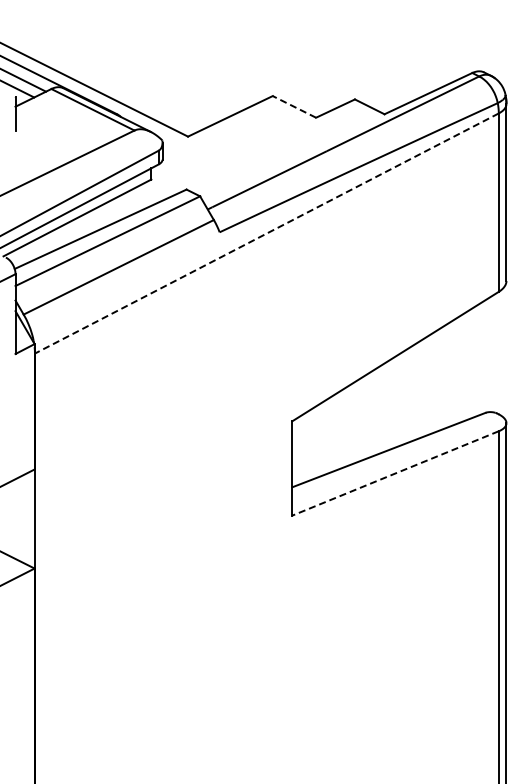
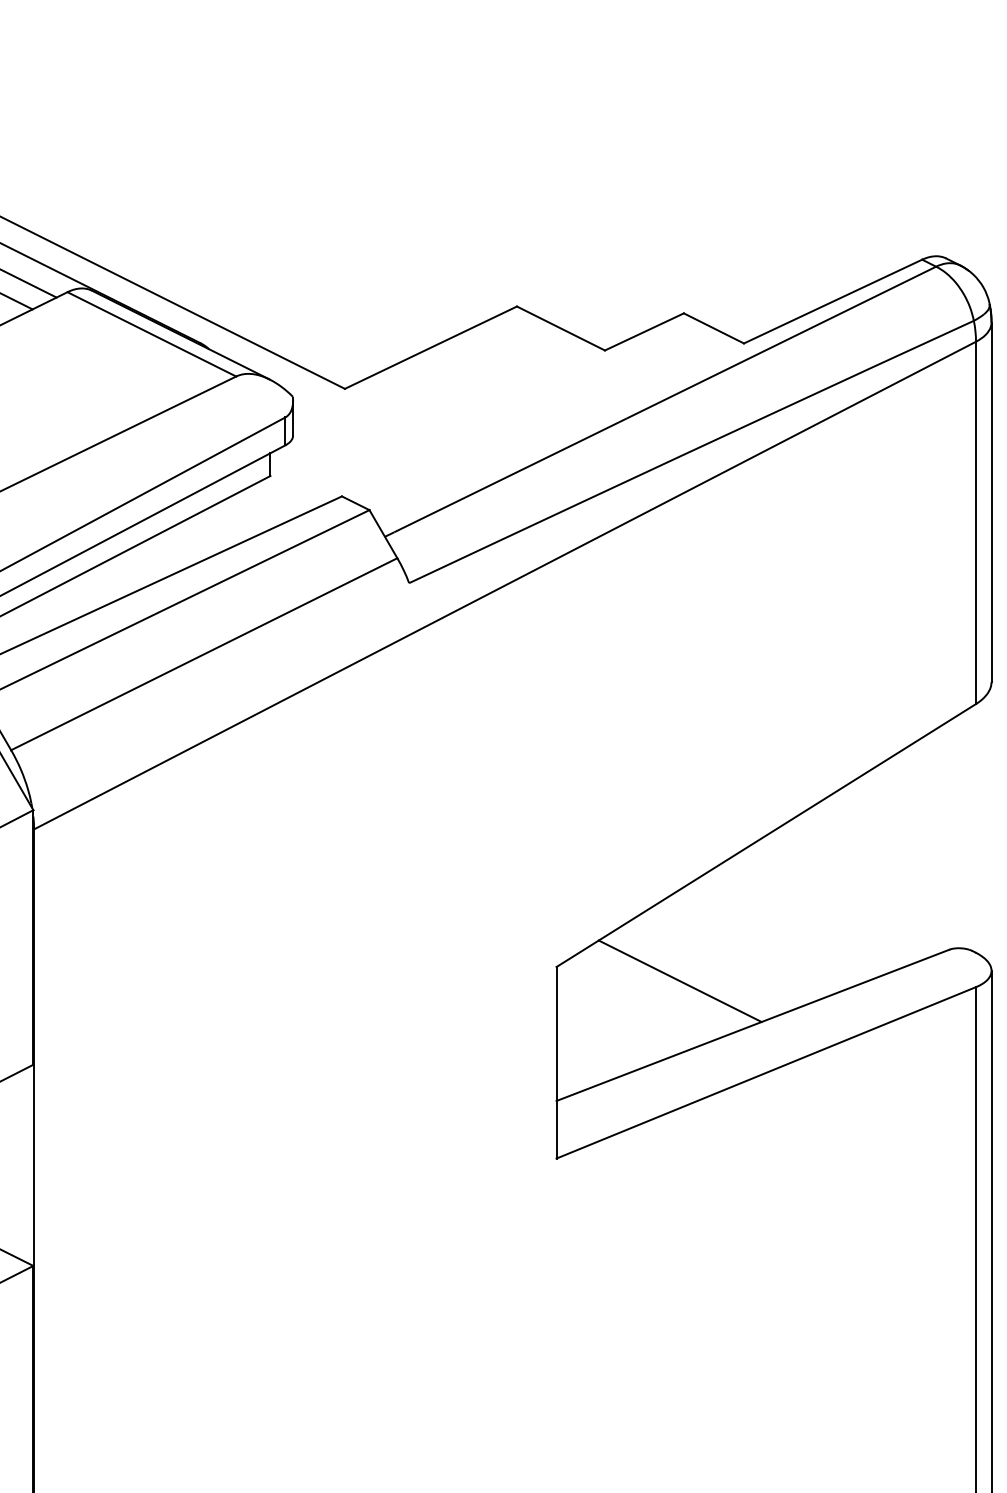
line: (293, 106) -> (559, 327), dashed -> solid
line: (266, 233) -> (504, 585), dashed -> solid
line: (353, 428) -> (680, 981), added
line: (395, 473) -> (766, 1072), dashed -> solid

